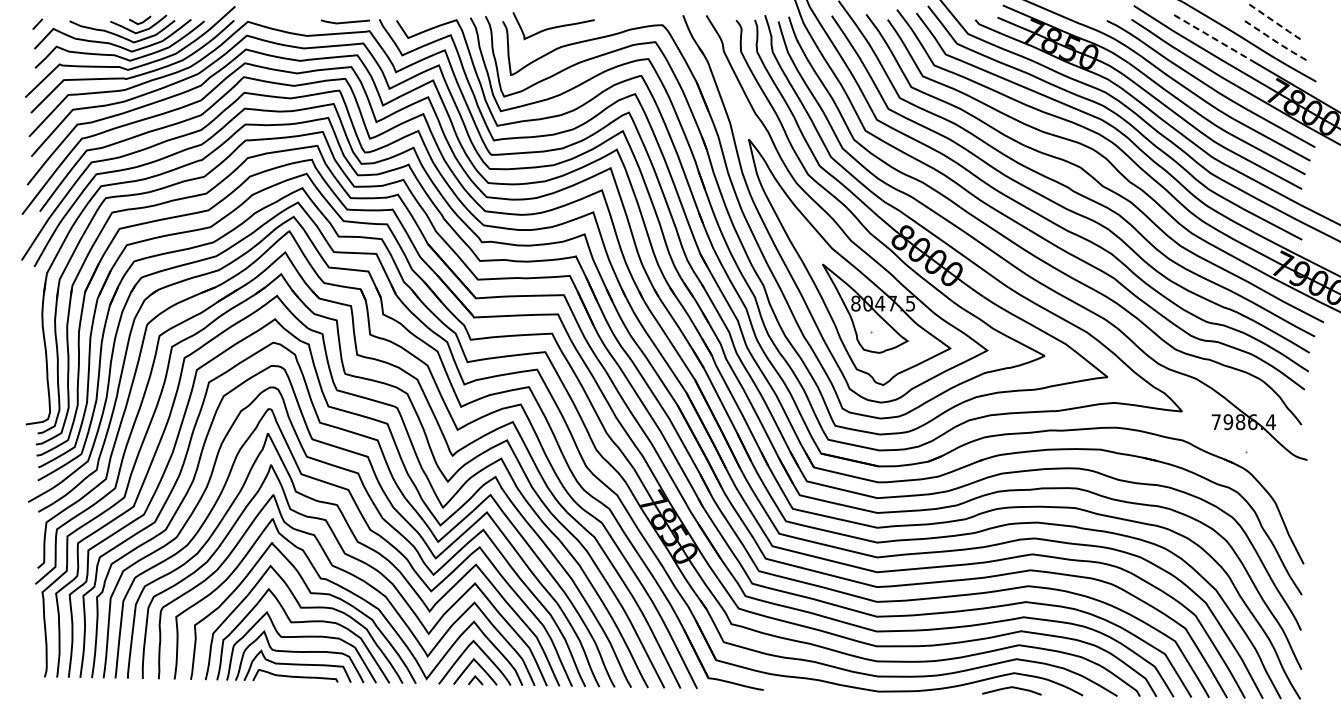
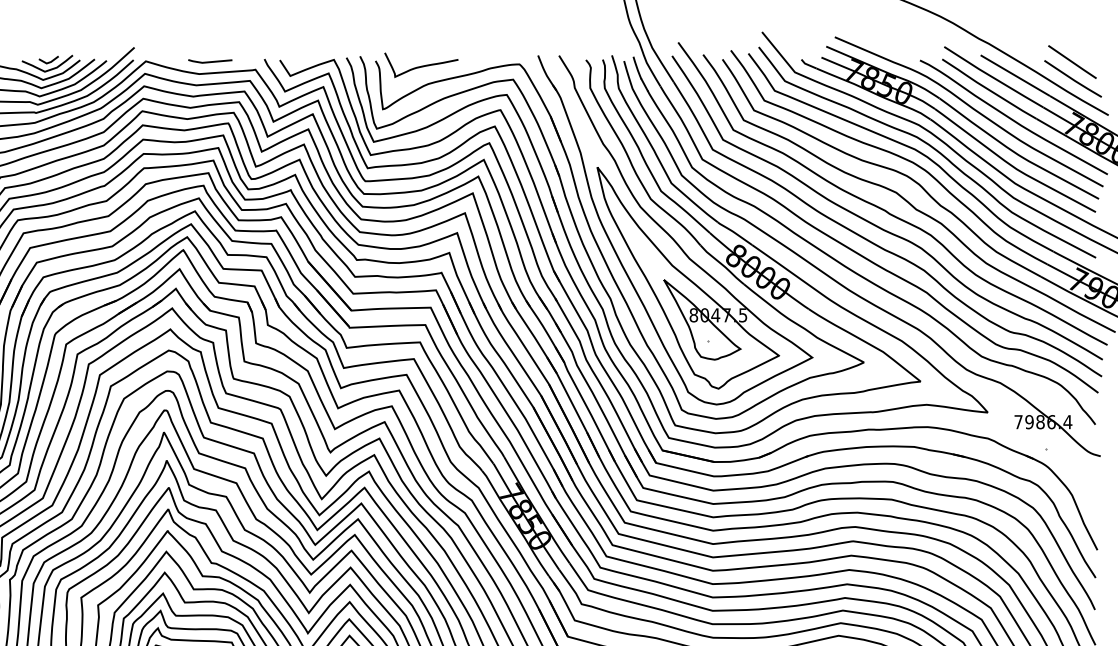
curve: (344, 21) -> (209, 61), moved
line: (1276, 23) -> (1072, 62), dashed -> solid
line: (1212, 37) -> (1015, 75), dashed -> solid
line: (1277, 42) -> (1073, 80), dashed -> solid

